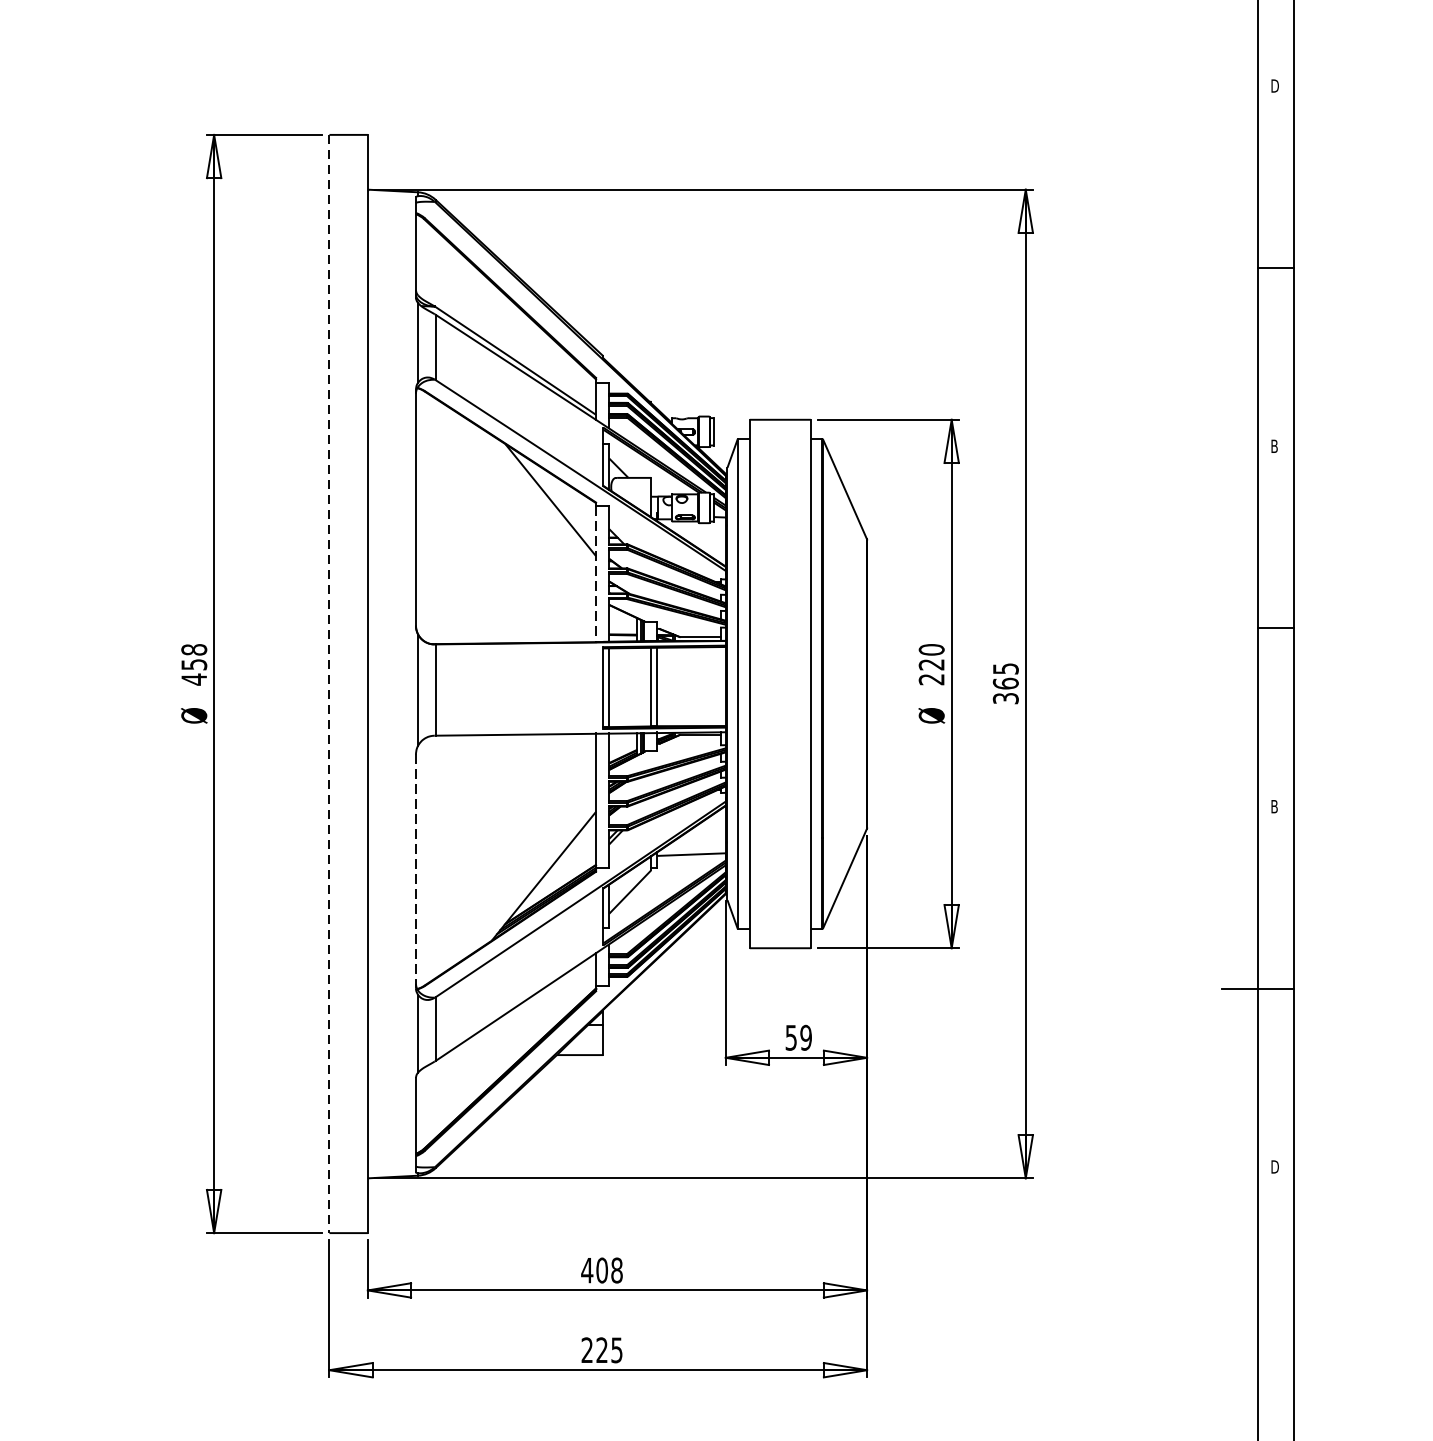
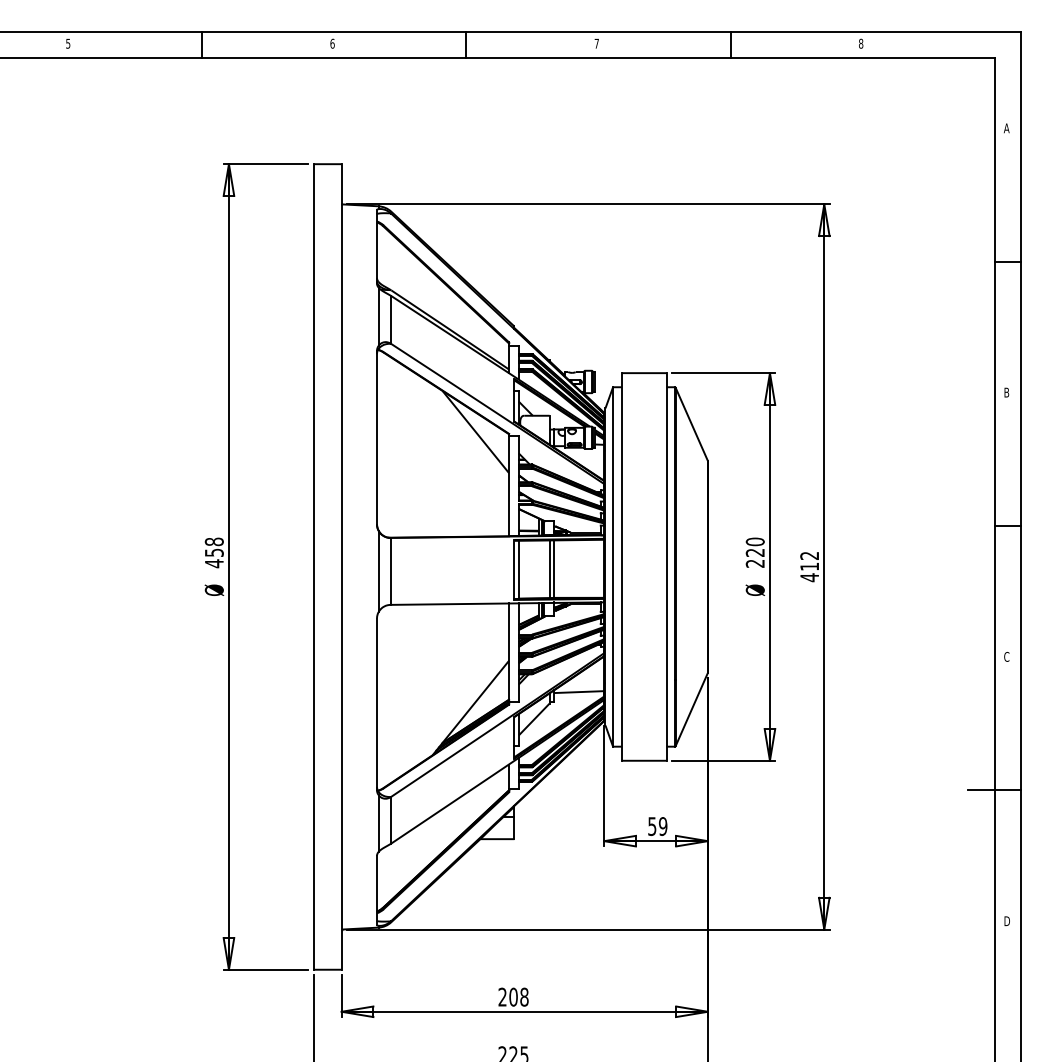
text: (1274, 86) -> (1006, 128), D -> A
line: (596, 574) -> (509, 486), dashed -> solid
line: (329, 683) -> (313, 566), dashed -> solid
text: (1005, 684) -> (809, 567), 365 -> 412
text: (1274, 806) -> (1006, 656), B -> C
line: (415, 871) -> (376, 704), dashed -> solid
text: (587, 1269) -> (502, 996), 408 -> 208

